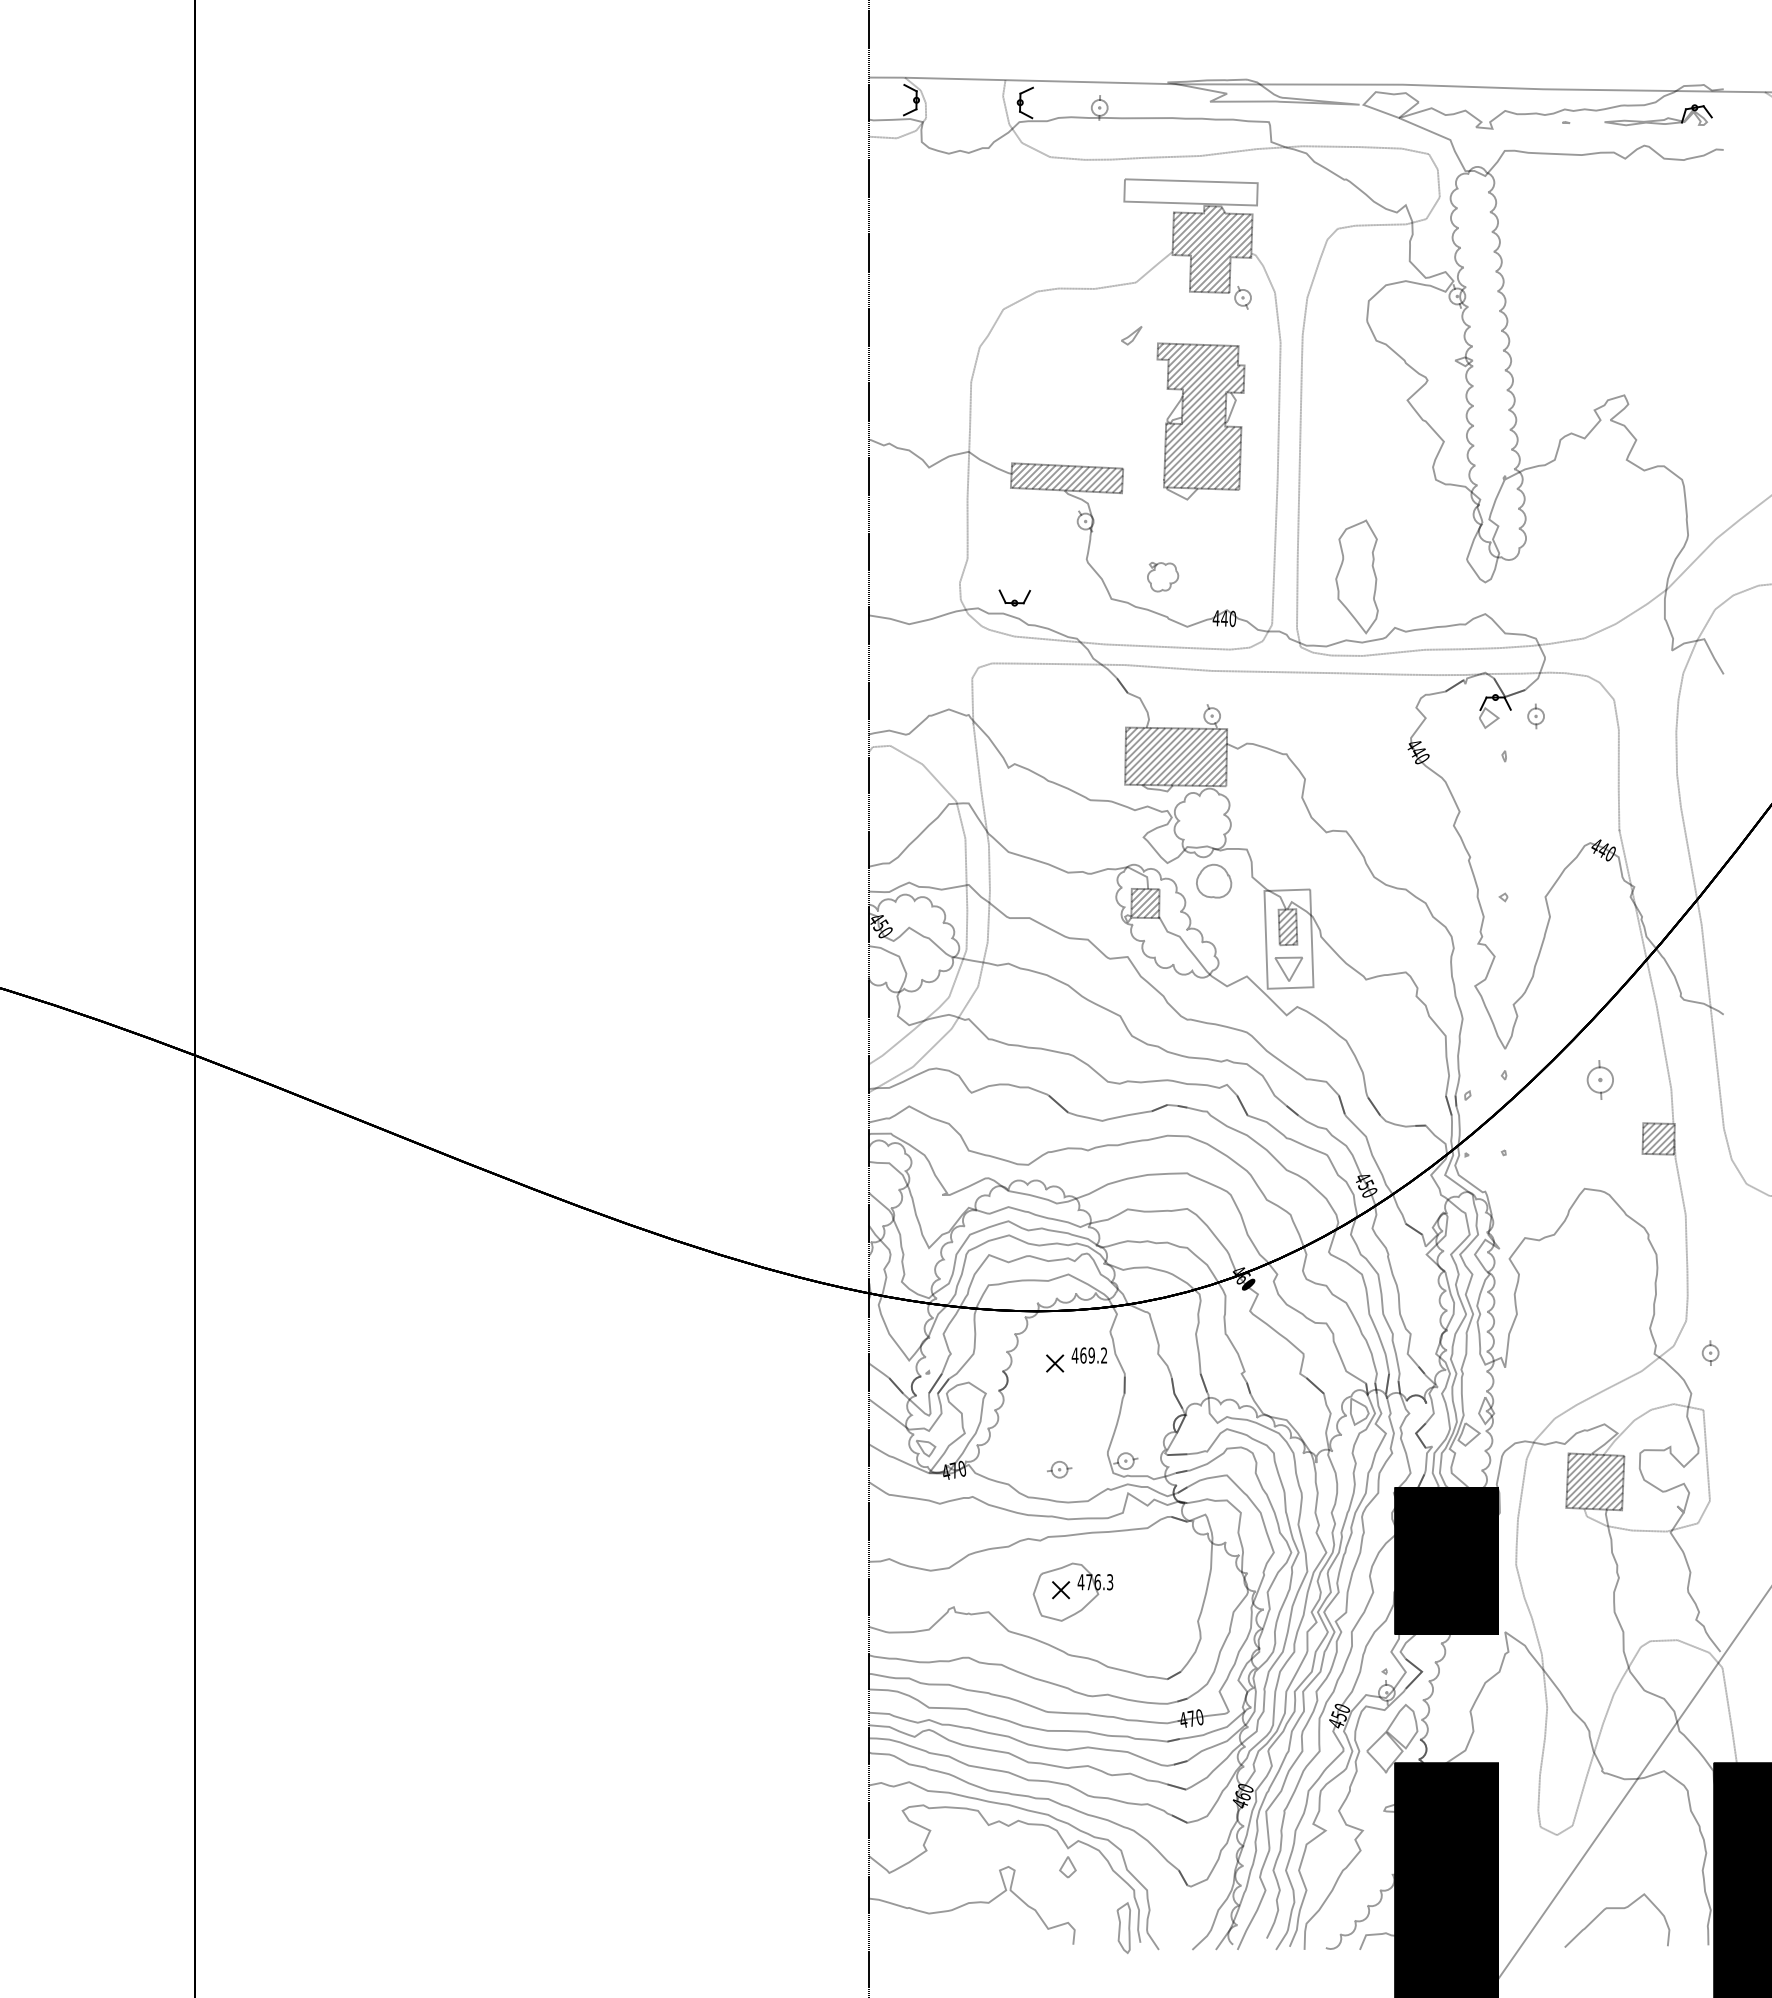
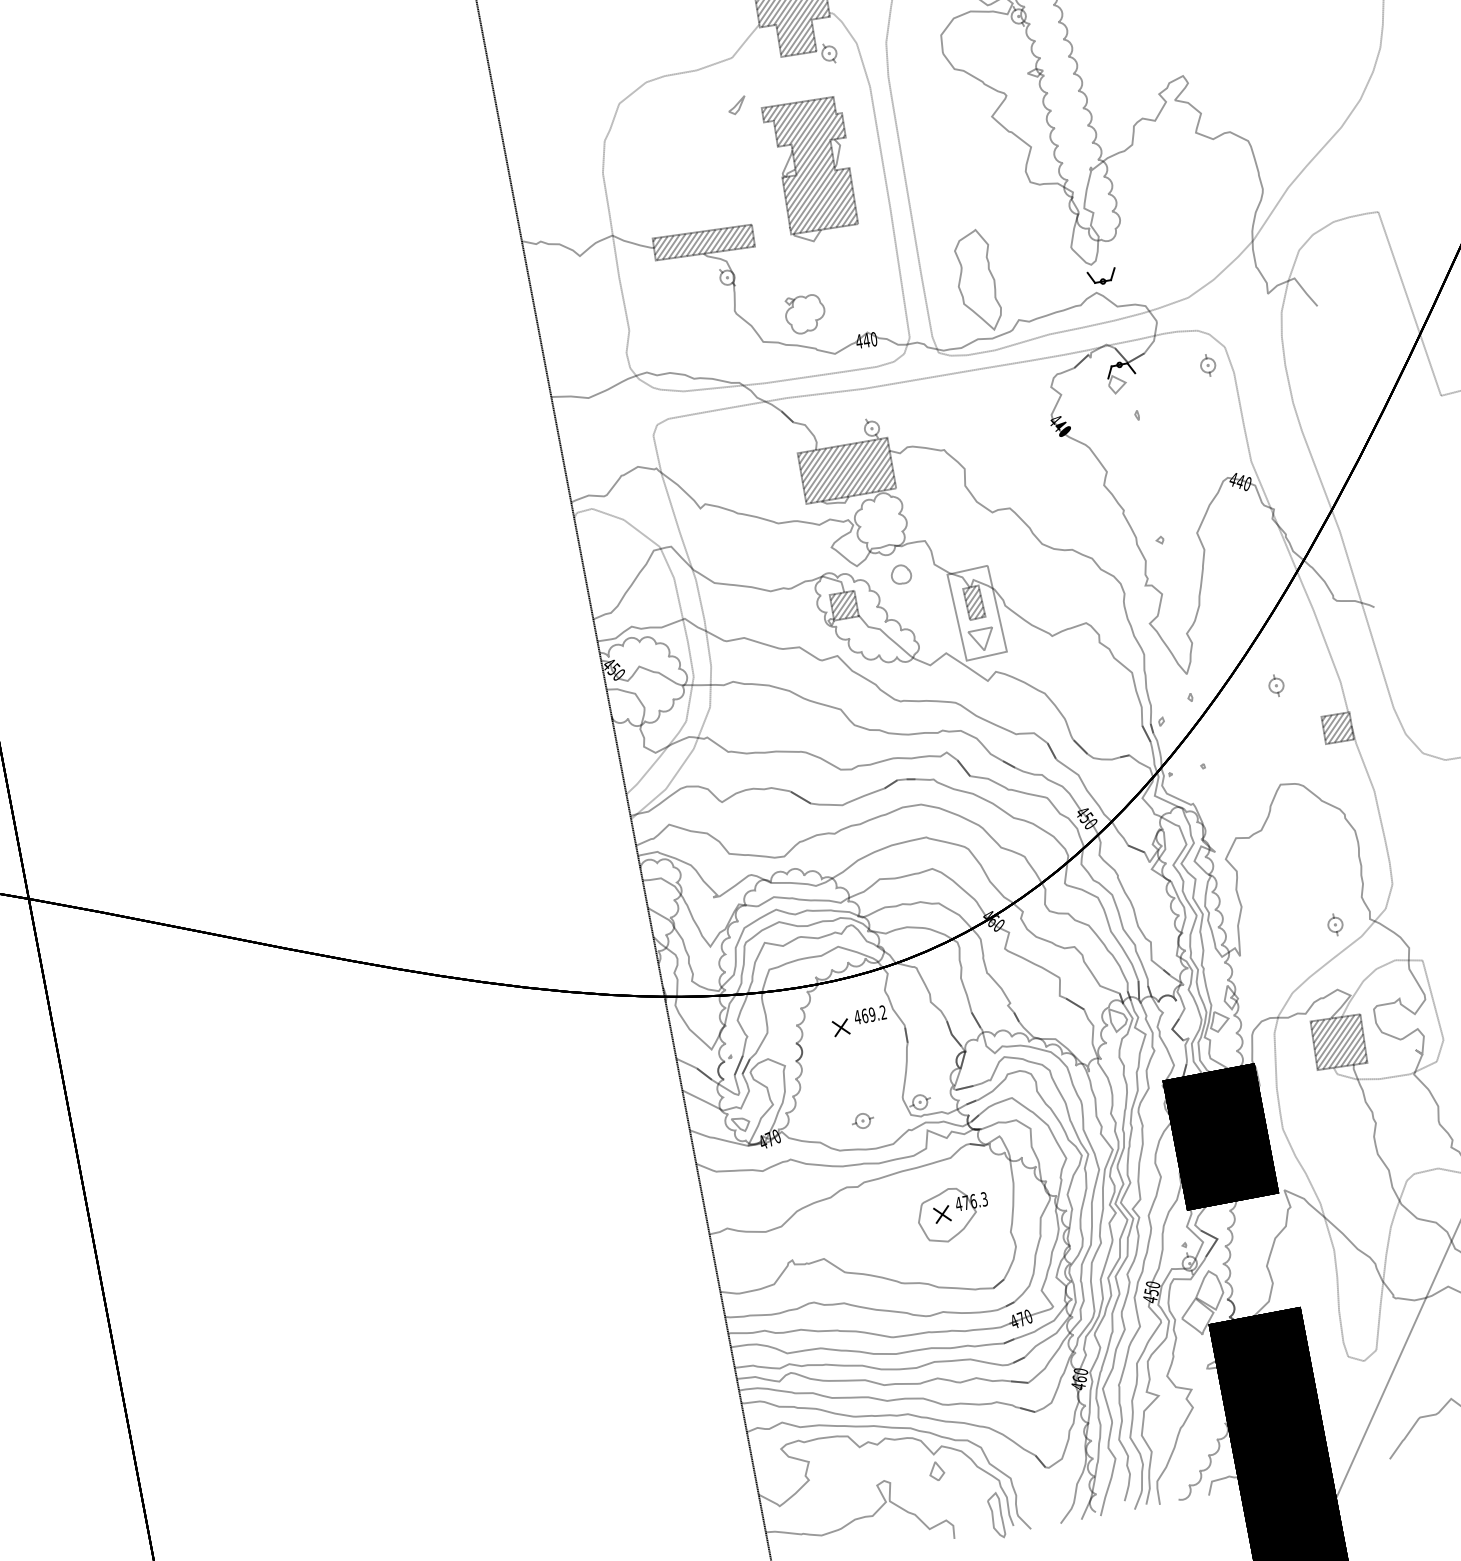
part: (1162, 576) -> (804, 313), size x1.43
part: (1014, 597) -> (1101, 276), moved
part: (1535, 716) -> (1207, 365), moved
part: (1213, 881) -> (900, 574), size x0.62
part: (1600, 1079) -> (1276, 685), size x0.62
part: (1710, 1352) -> (1335, 924), moved
part: (1073, 1591) -> (953, 1213), moved

